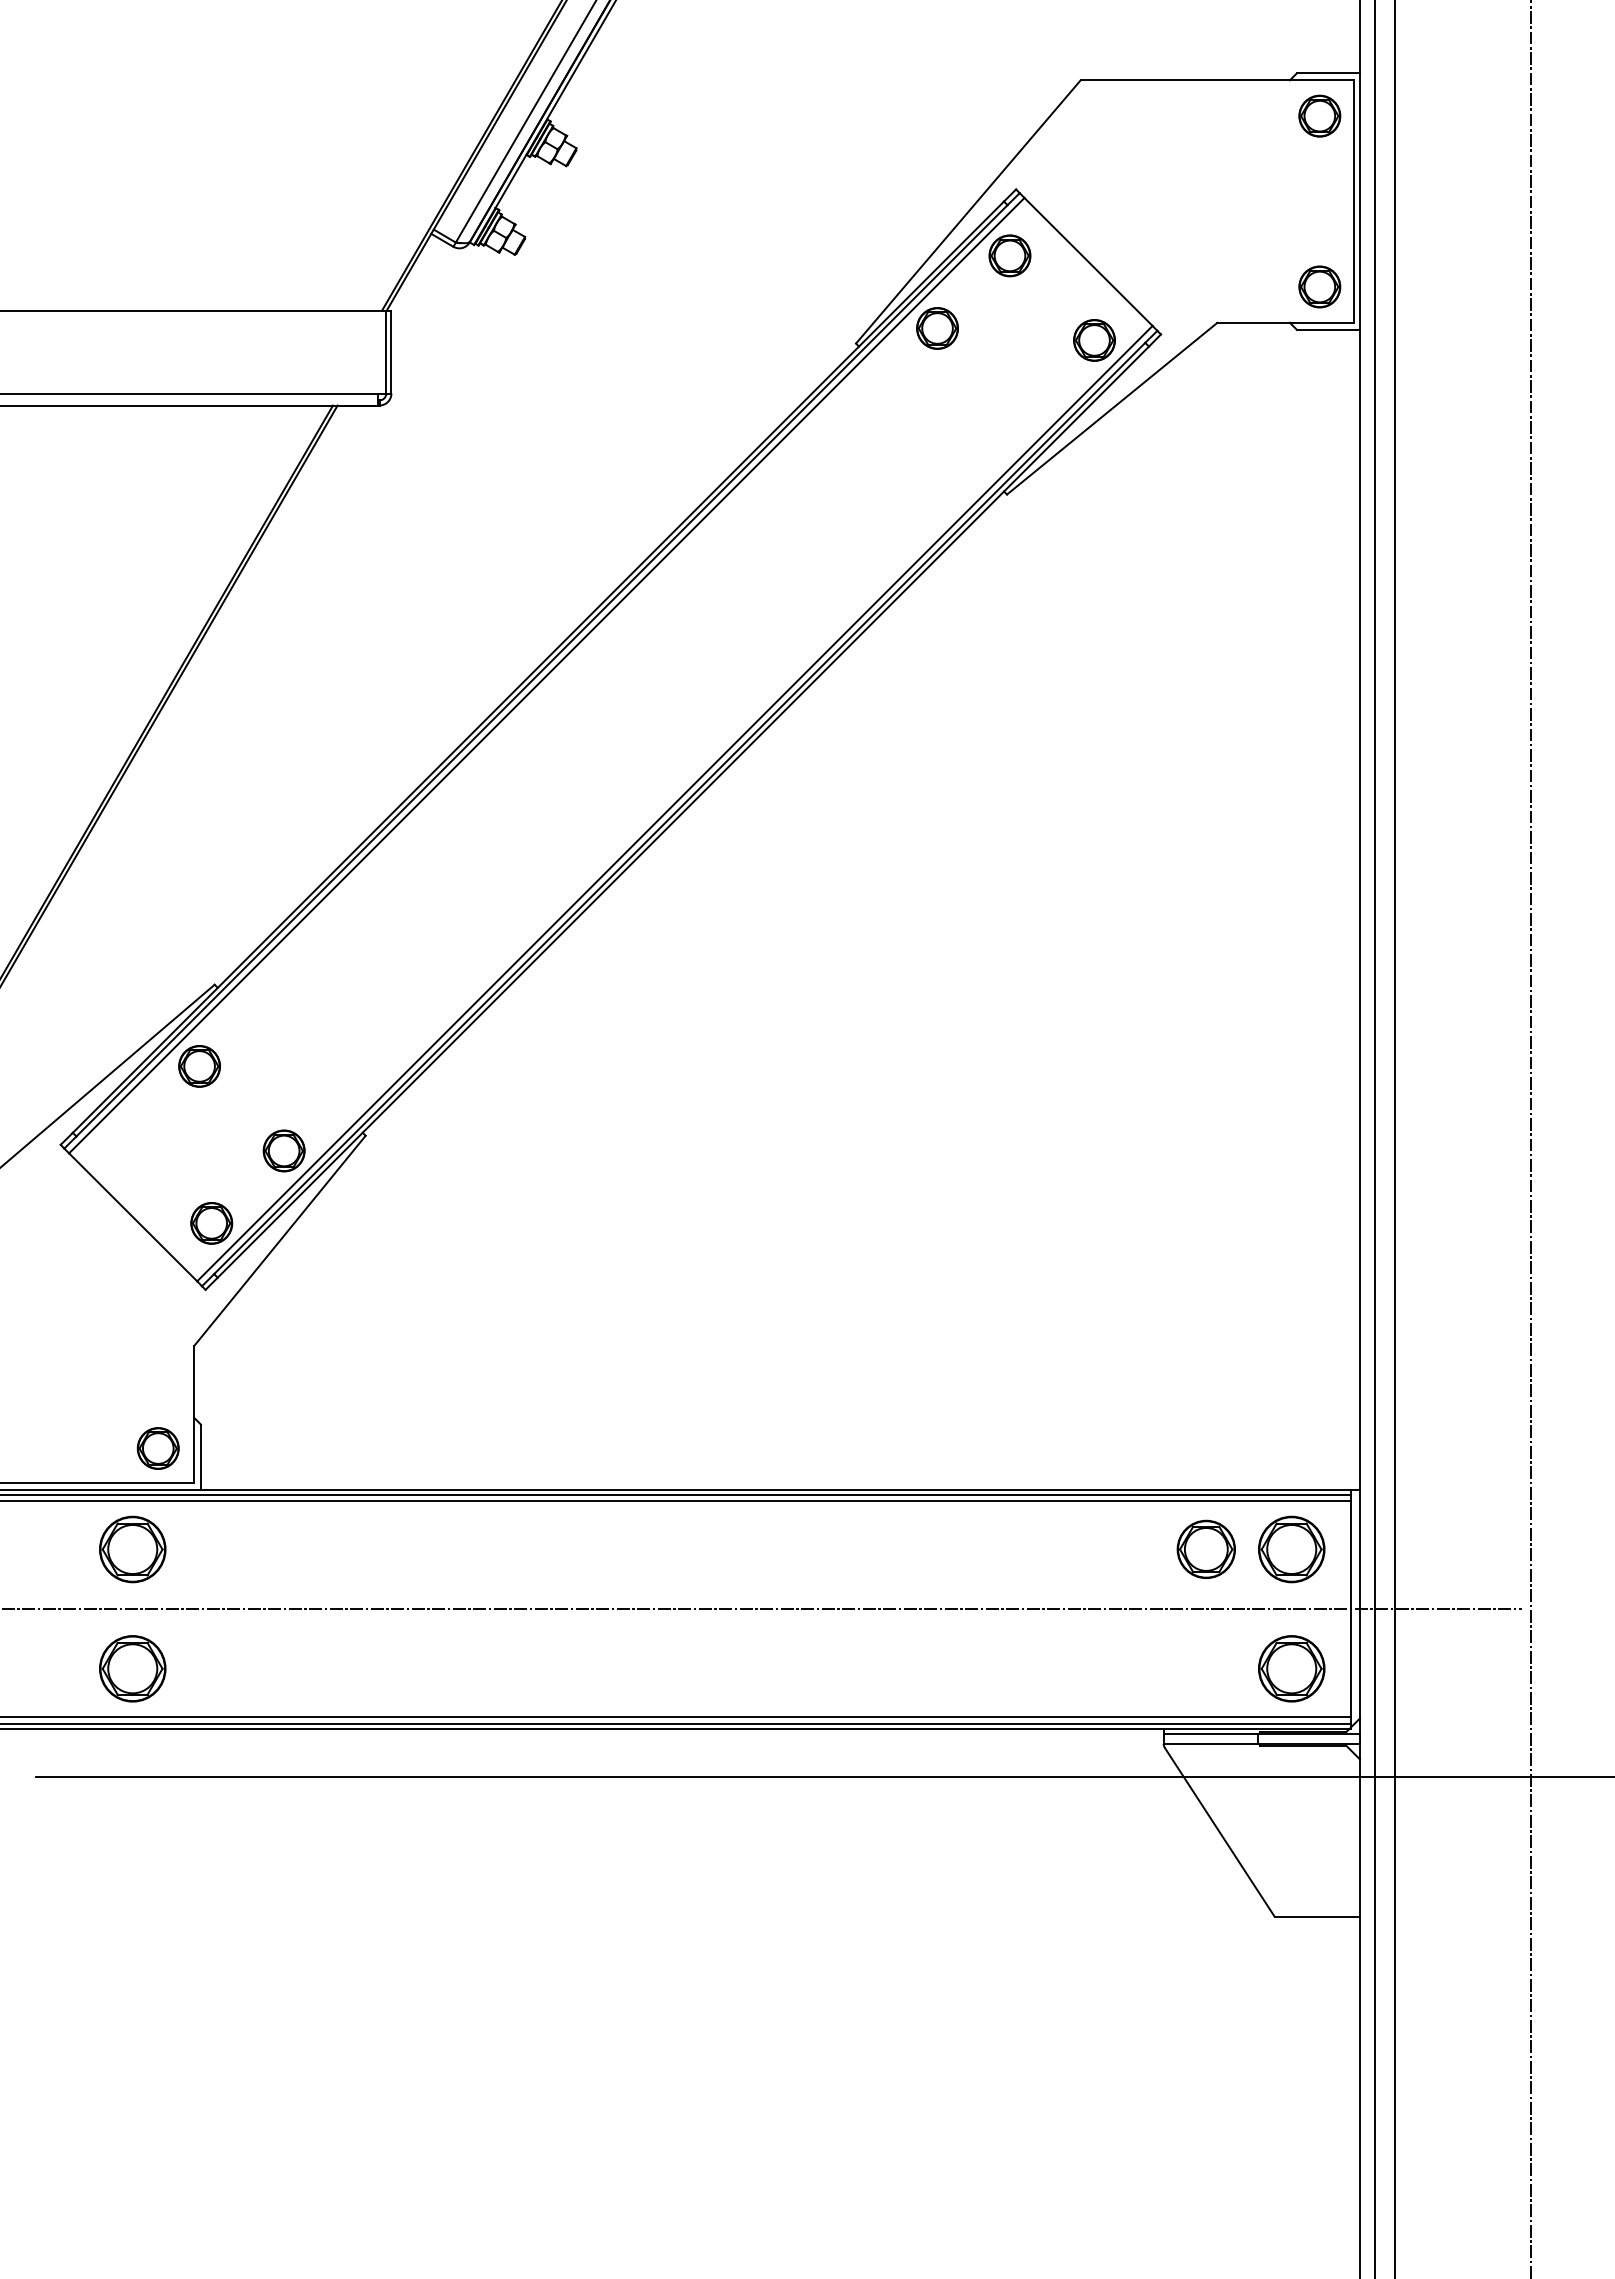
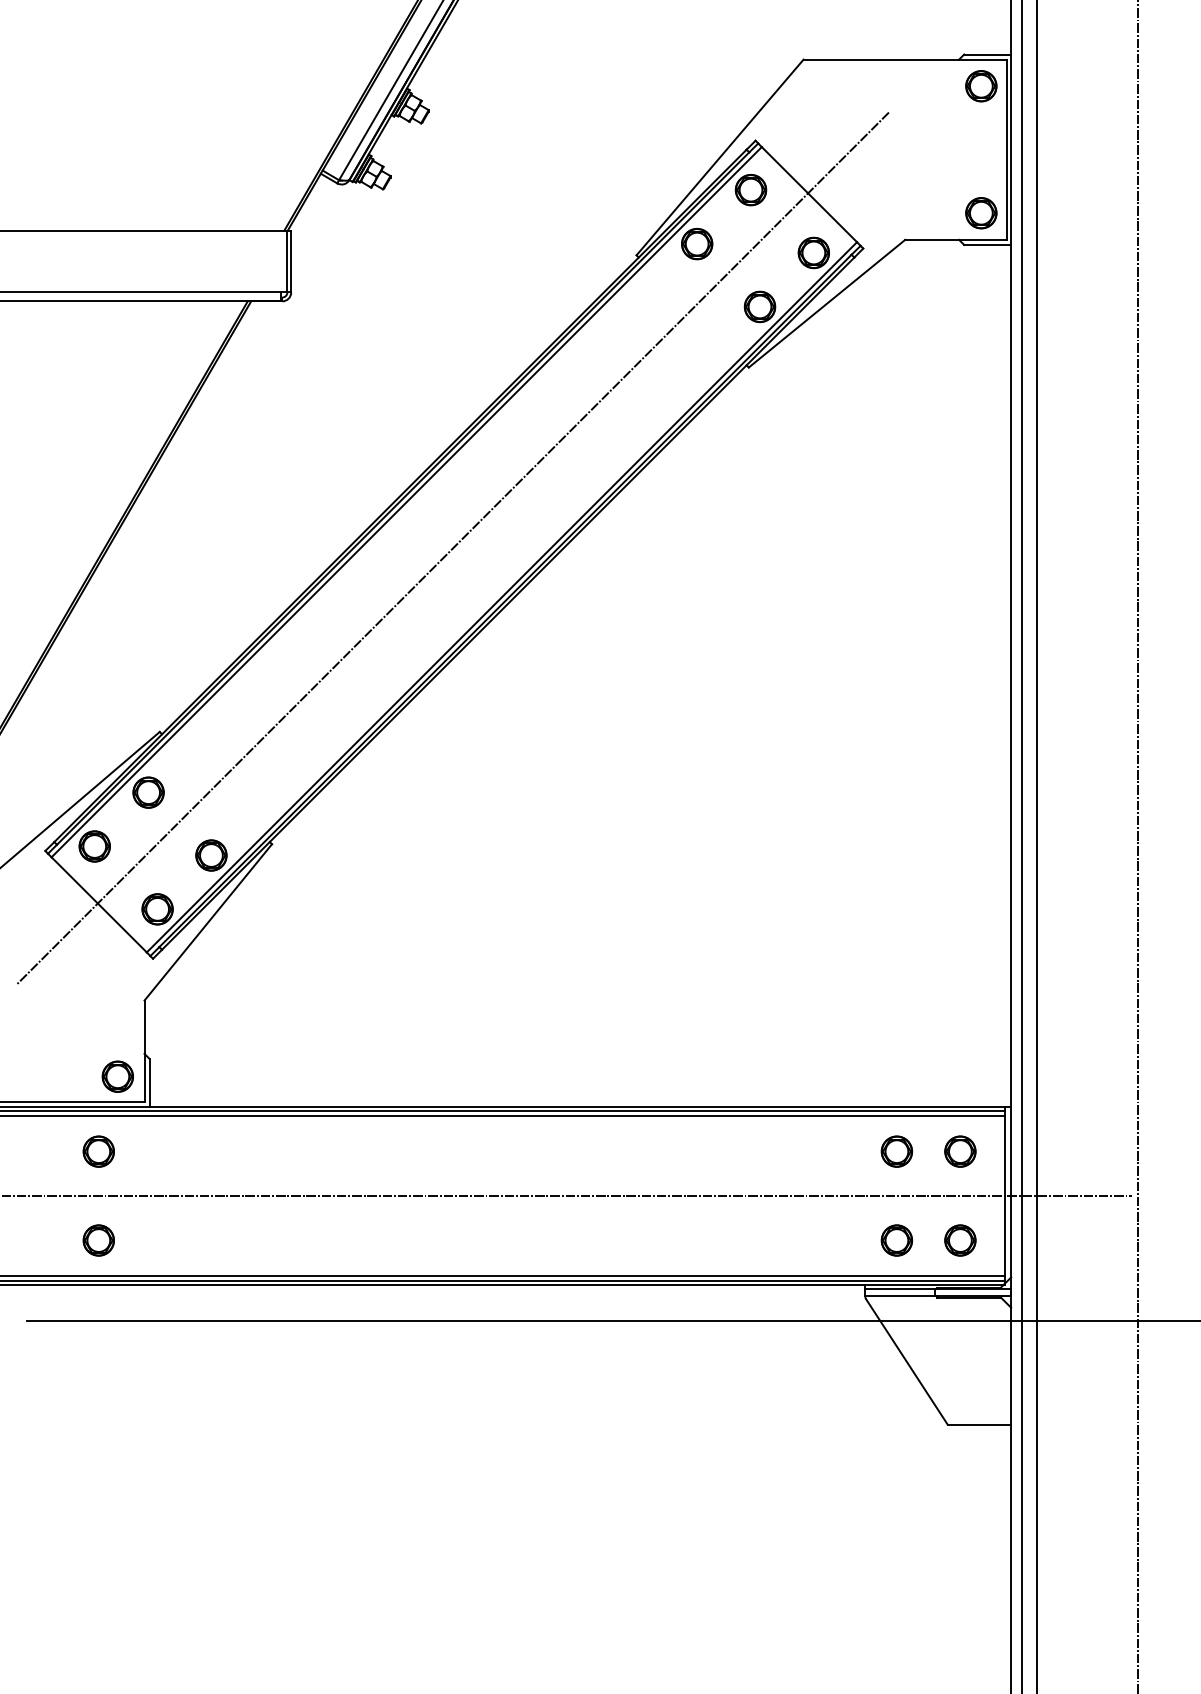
part: (1021, 412) -> (759, 306), added
line: (608, 737) -> (452, 548), added
part: (126, 1138) -> (94, 846), added
part: (132, 1548) -> (98, 1151), size x0.62
part: (1205, 1548) -> (896, 1151), size x0.71
part: (1291, 1548) -> (960, 1151), size x0.62
part: (132, 1668) -> (98, 1240), size x0.62
part: (1205, 1668) -> (896, 1240), added
part: (1291, 1668) -> (960, 1240), size x0.62

